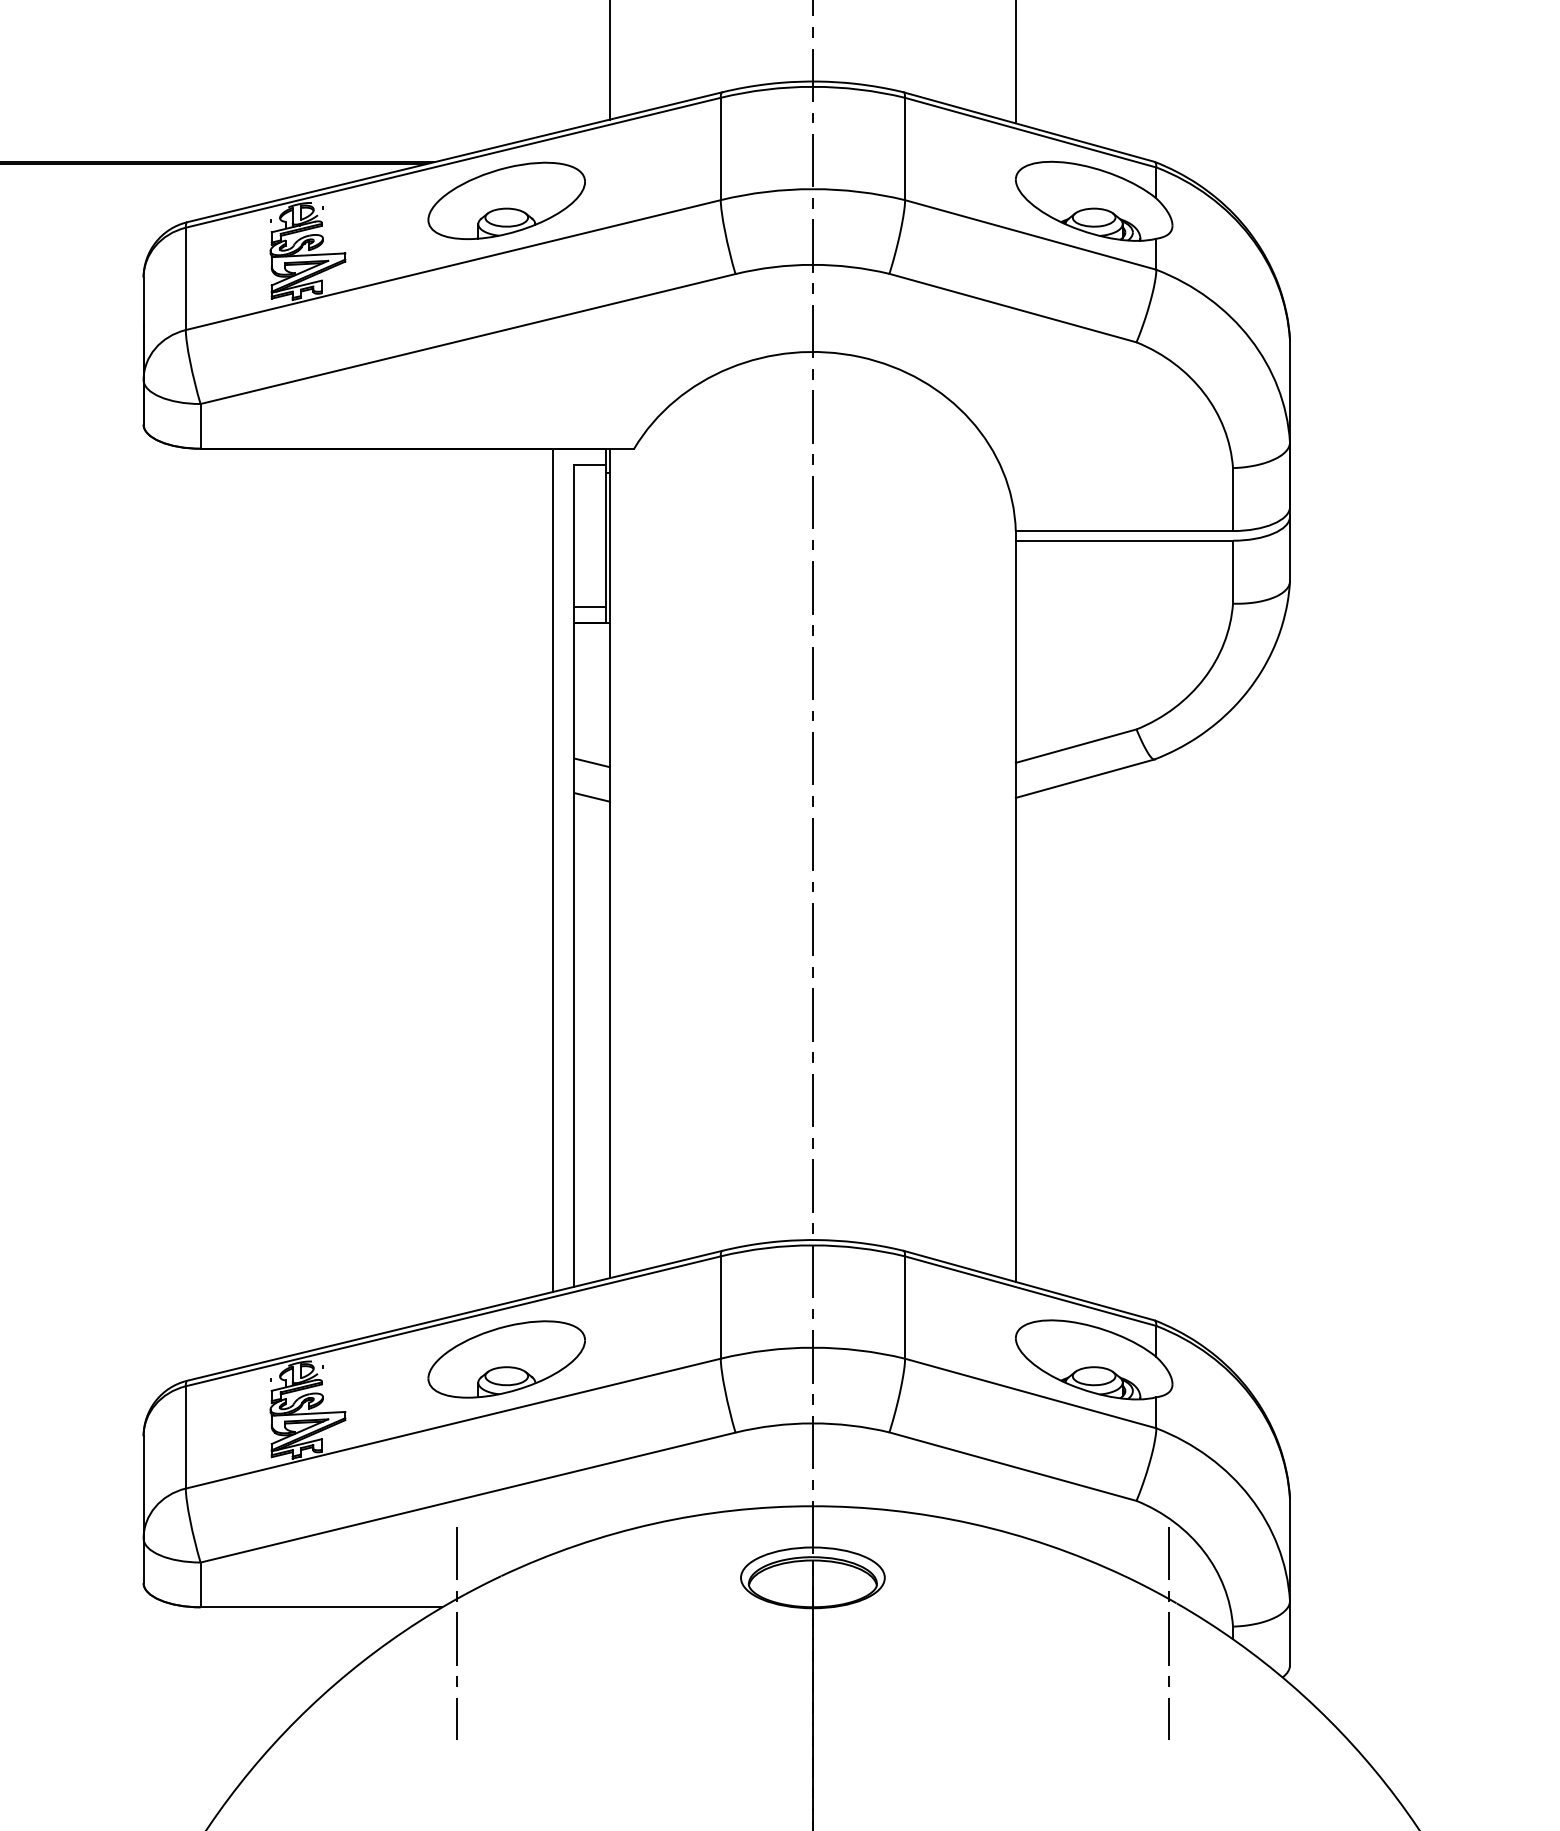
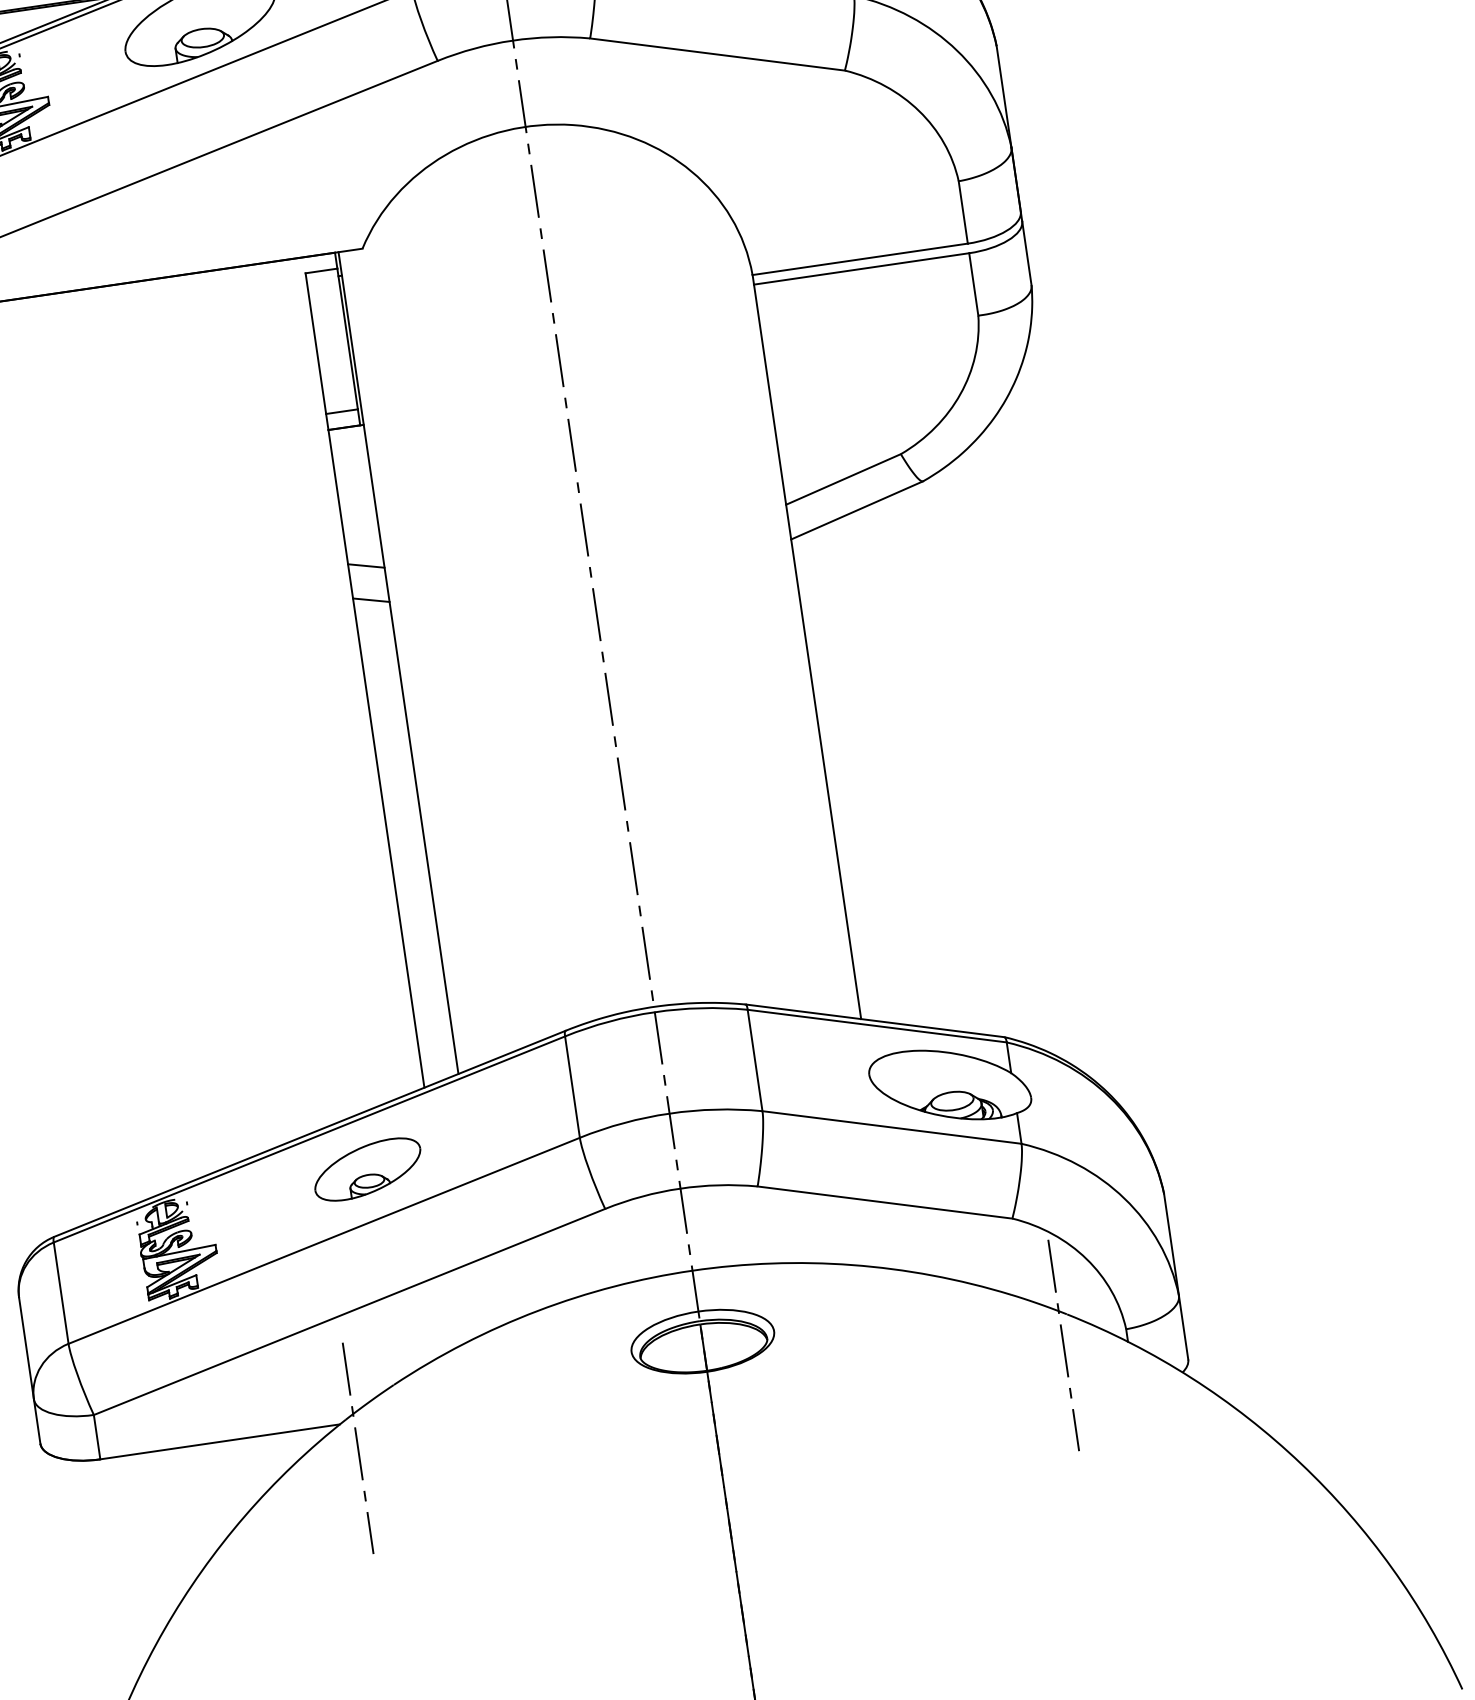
line: (553, 869) -> (343, 677), removed
part: (506, 1359) -> (367, 1169), size x0.7

